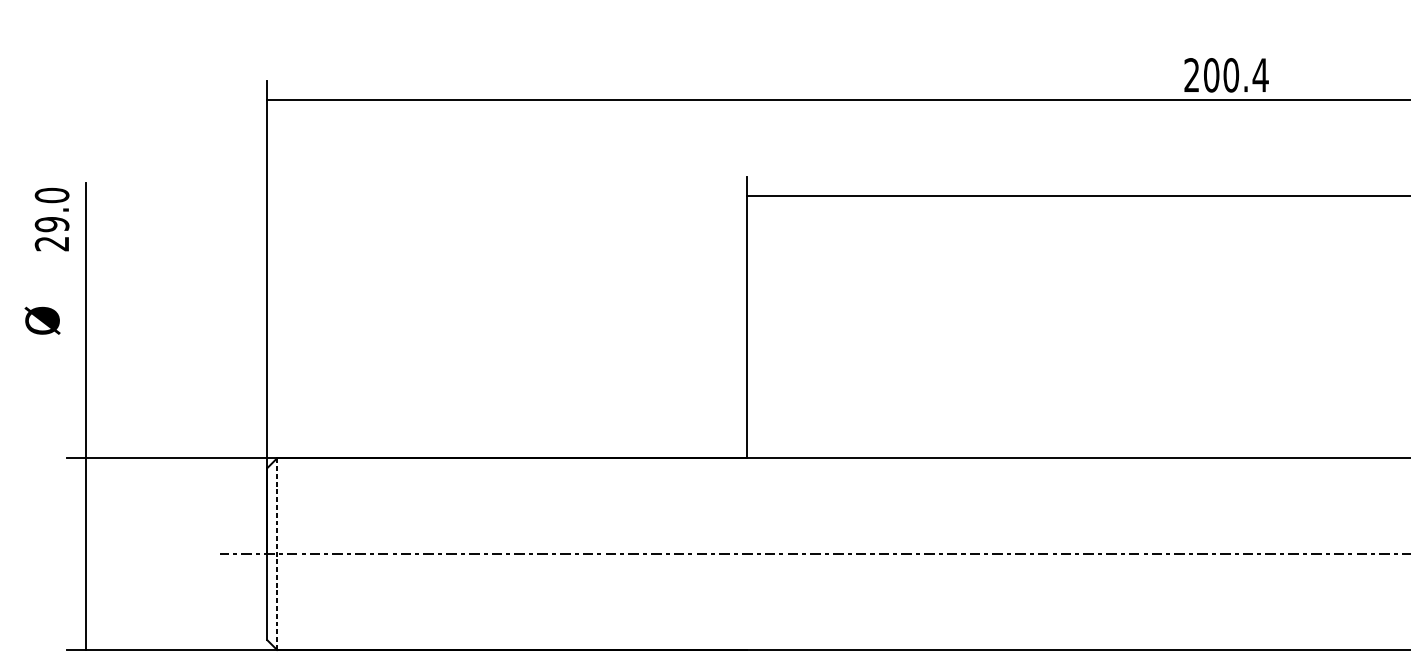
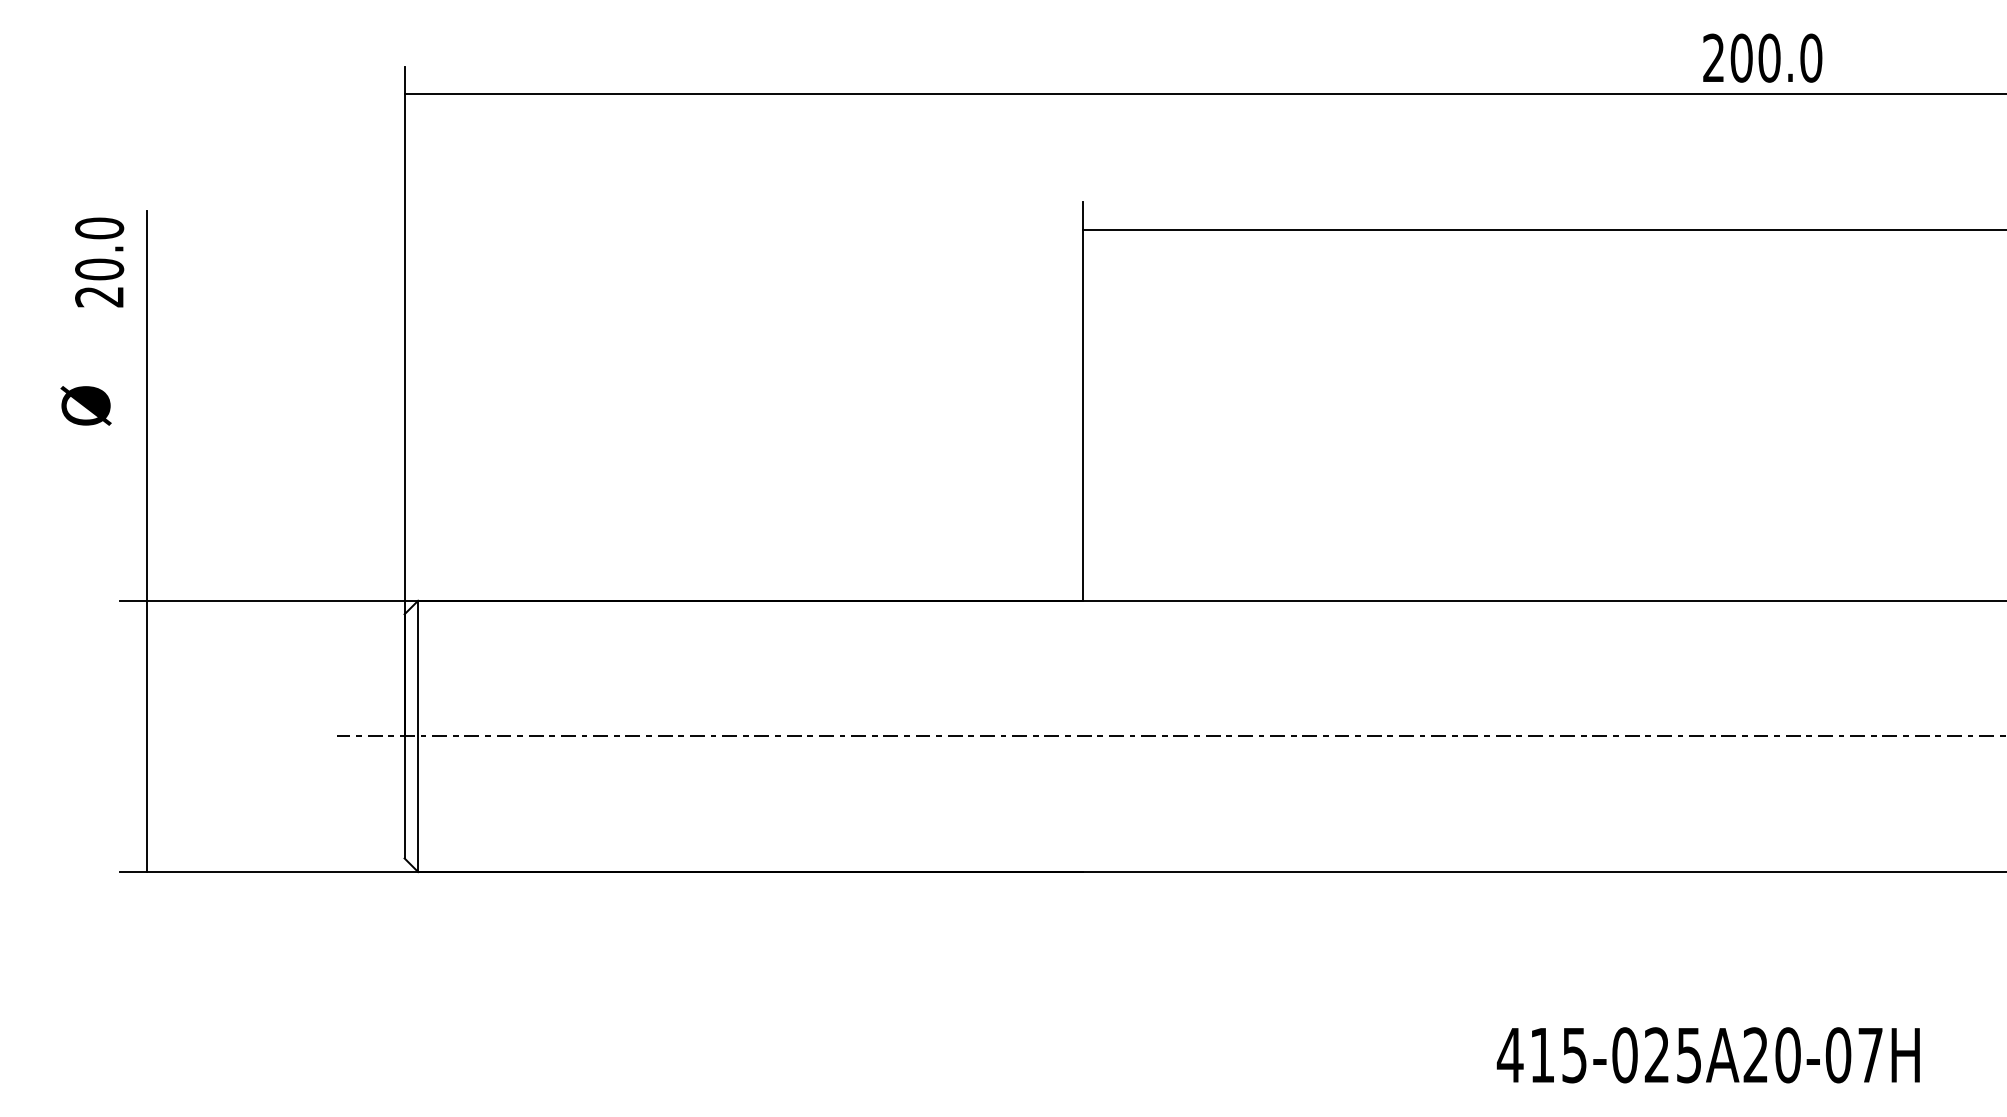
text: (1260, 74) -> (1810, 57), 200.4 -> 200.0
text: (52, 224) -> (99, 269), 29.0 -> 20.0
line: (277, 554) -> (418, 736), dashed -> solid

